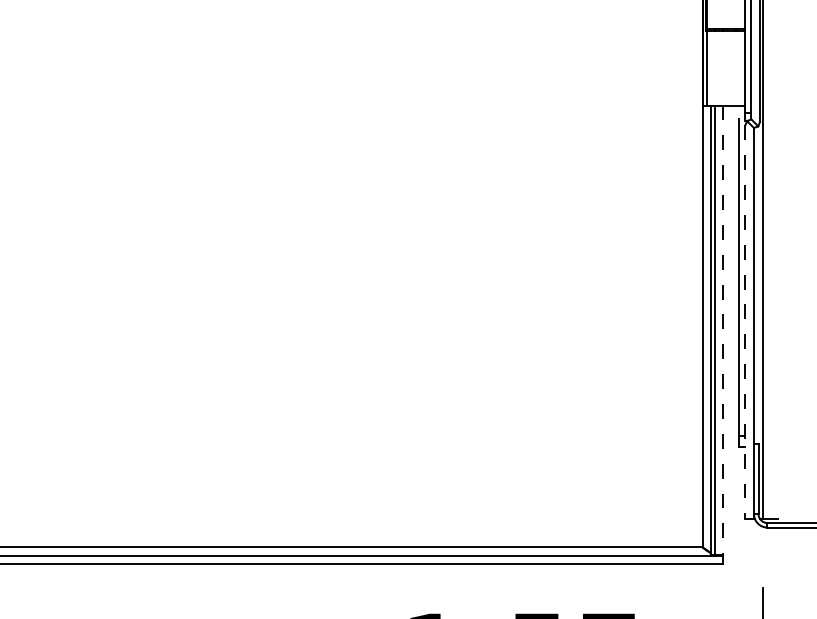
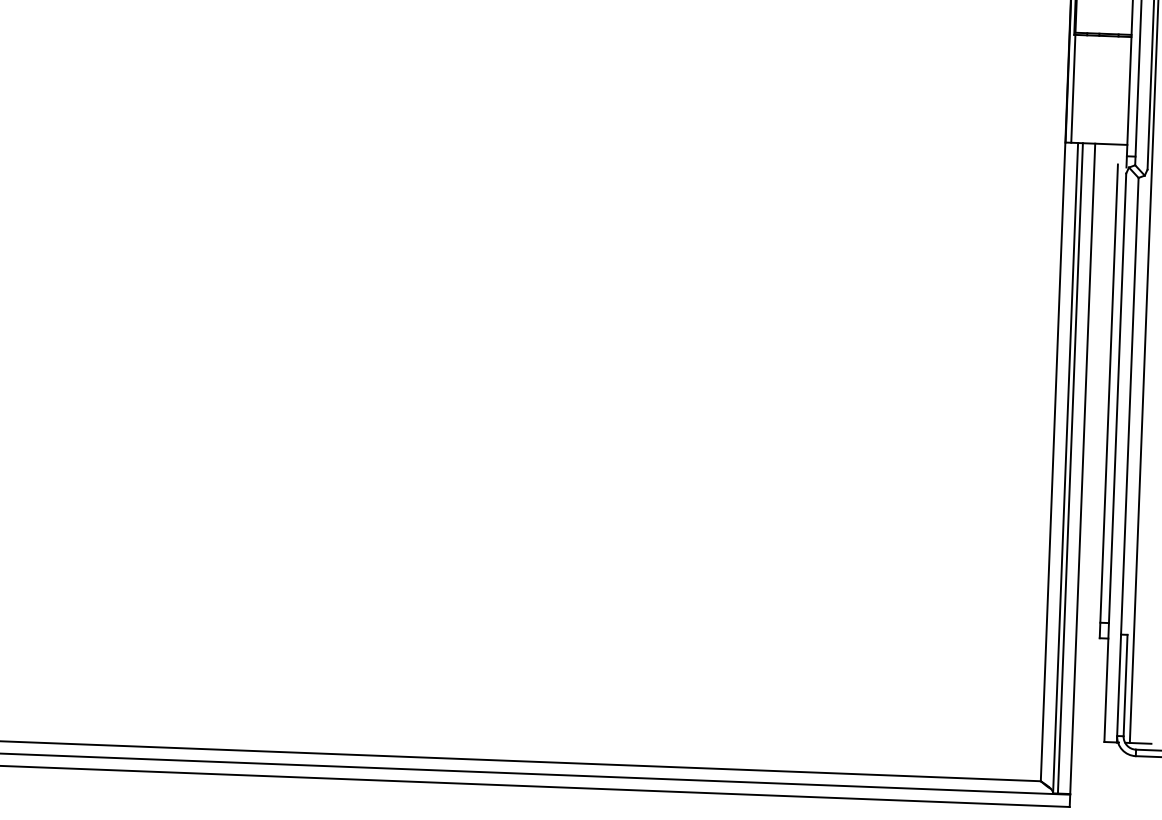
line: (745, 321) -> (1115, 457), dashed -> solid
line: (723, 330) -> (1083, 468), dashed -> solid

